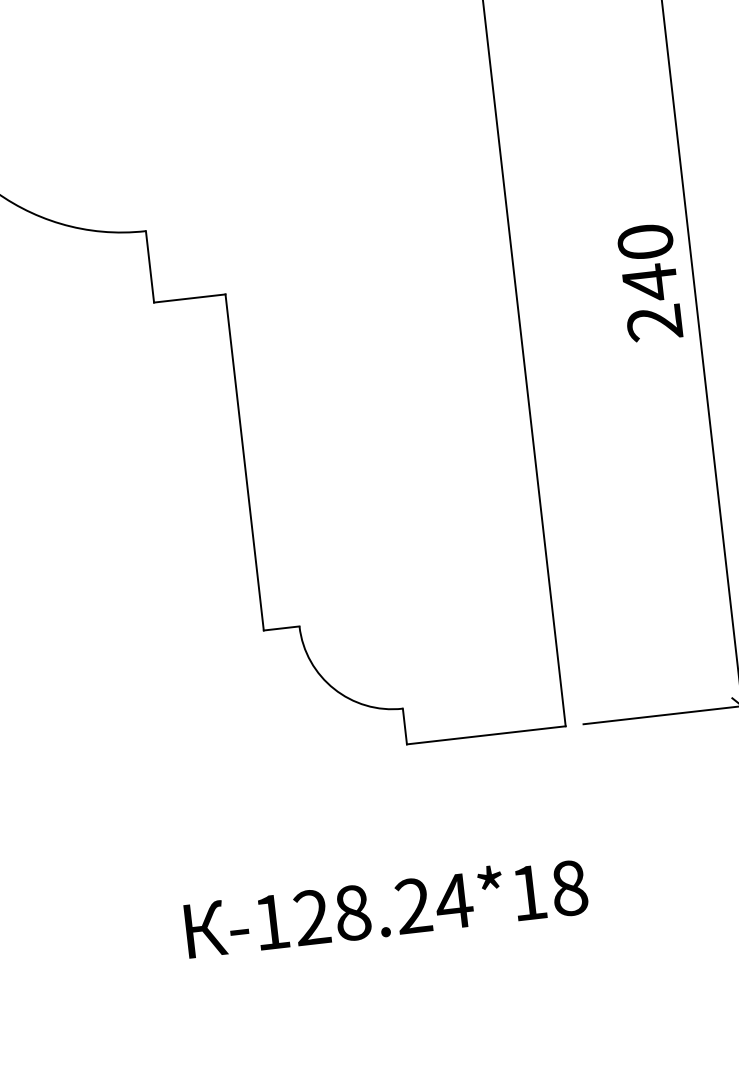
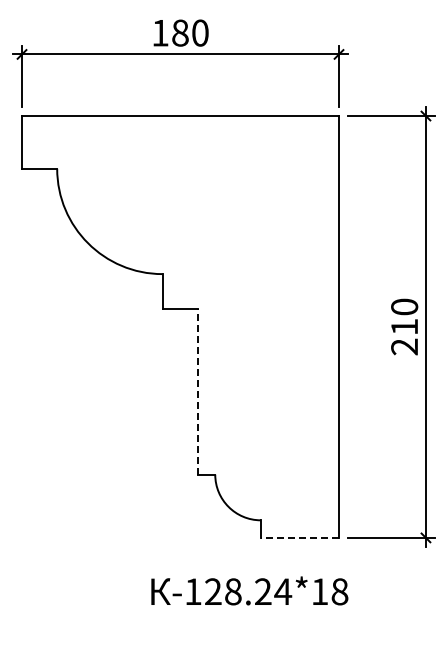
text: (649, 283) -> (404, 327), 240 -> 210
line: (244, 461) -> (197, 391), solid -> dashed
line: (485, 734) -> (299, 537), solid -> dashed
text: (385, 906) -> (249, 590), moved

